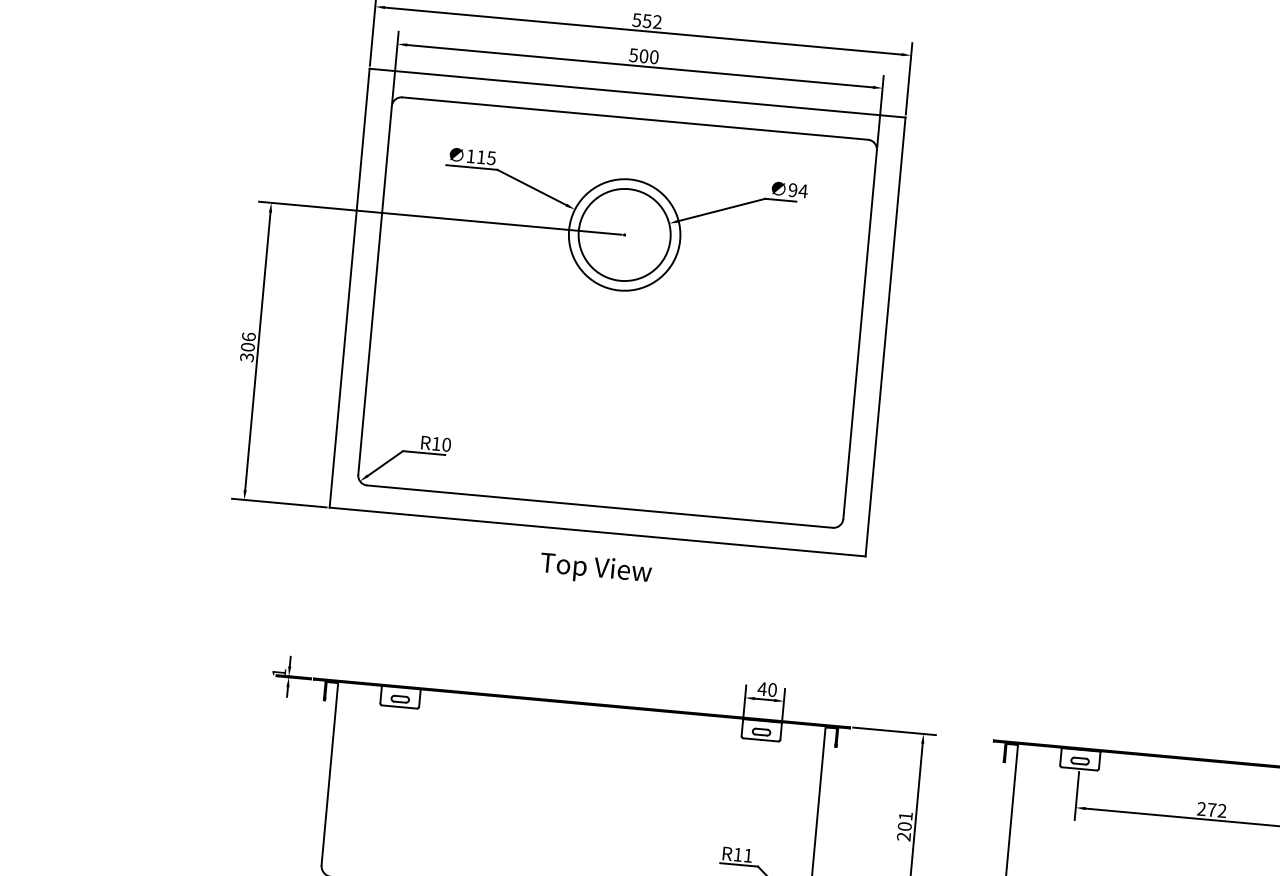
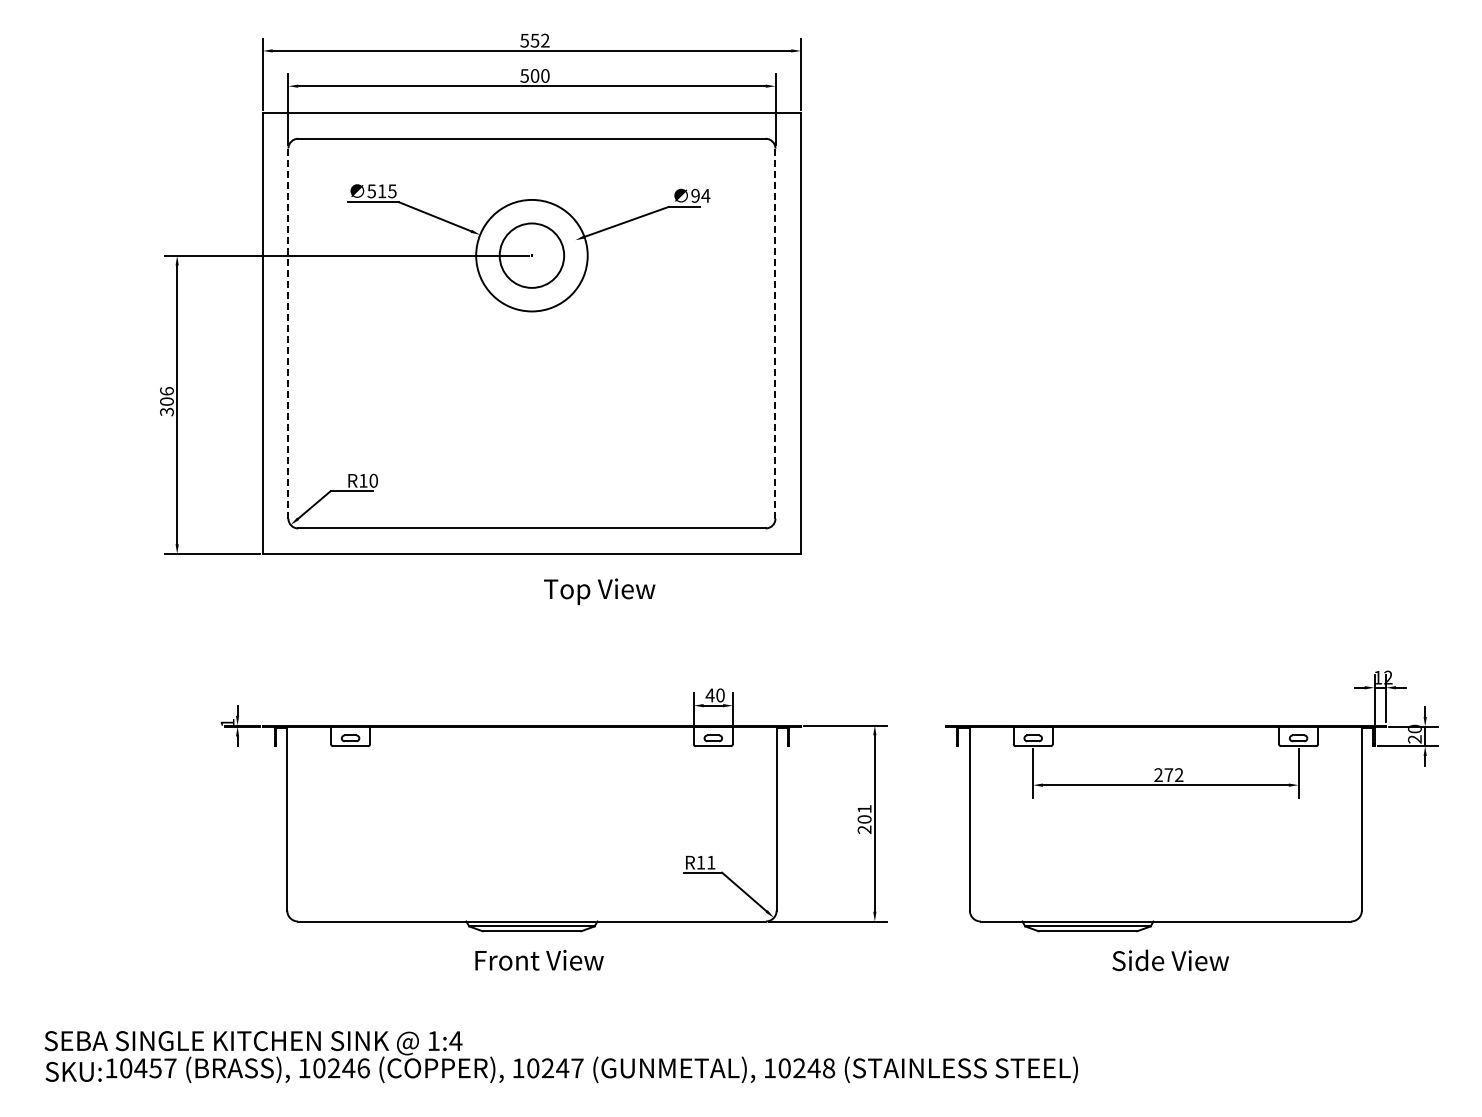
text: (470, 156) -> (371, 191), 115 -> 515
circle: (624, 234) -> (531, 255), size x0.7
line: (375, 291) -> (288, 334), solid -> dashed
line: (860, 334) -> (775, 333), solid -> dashed
text: (595, 569) -> (599, 591), moved

